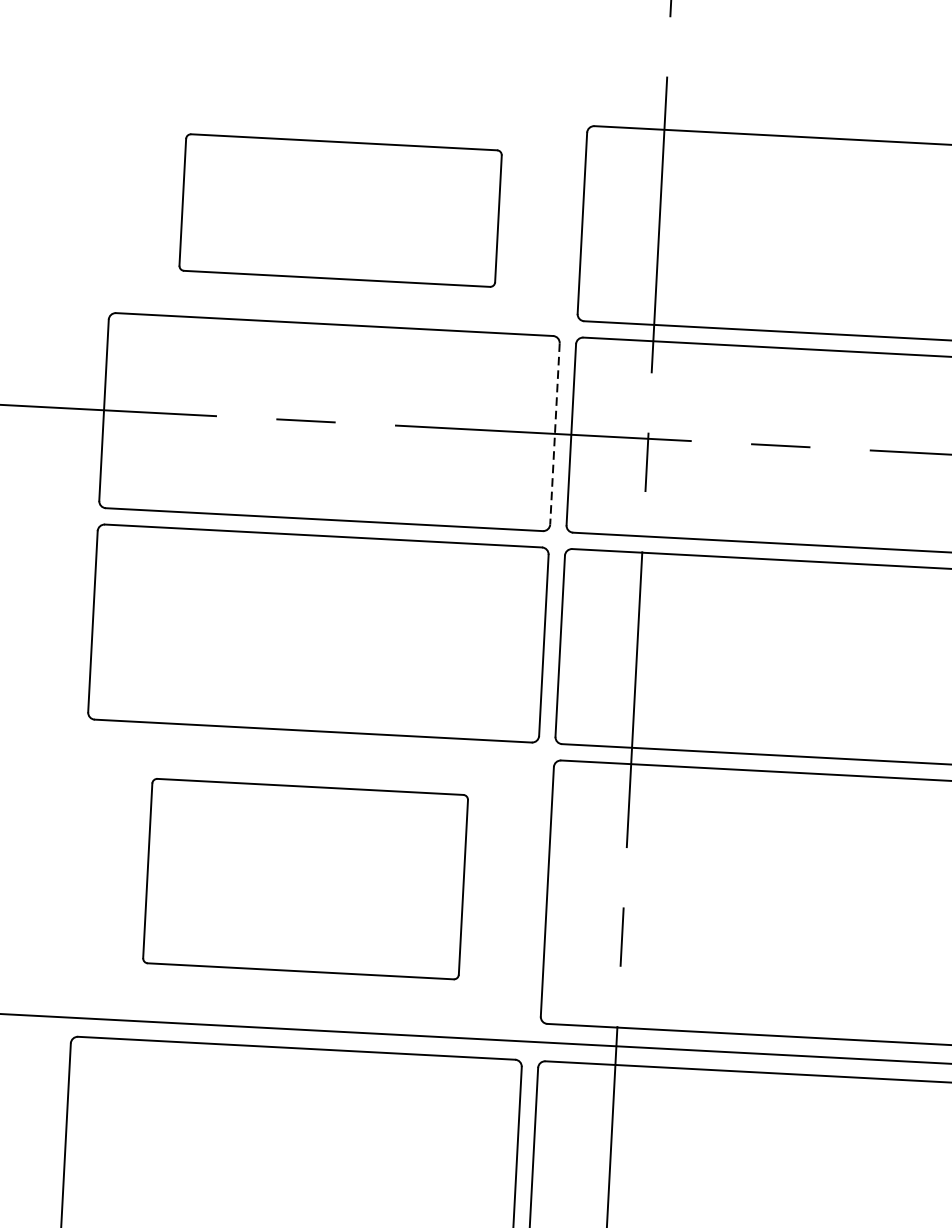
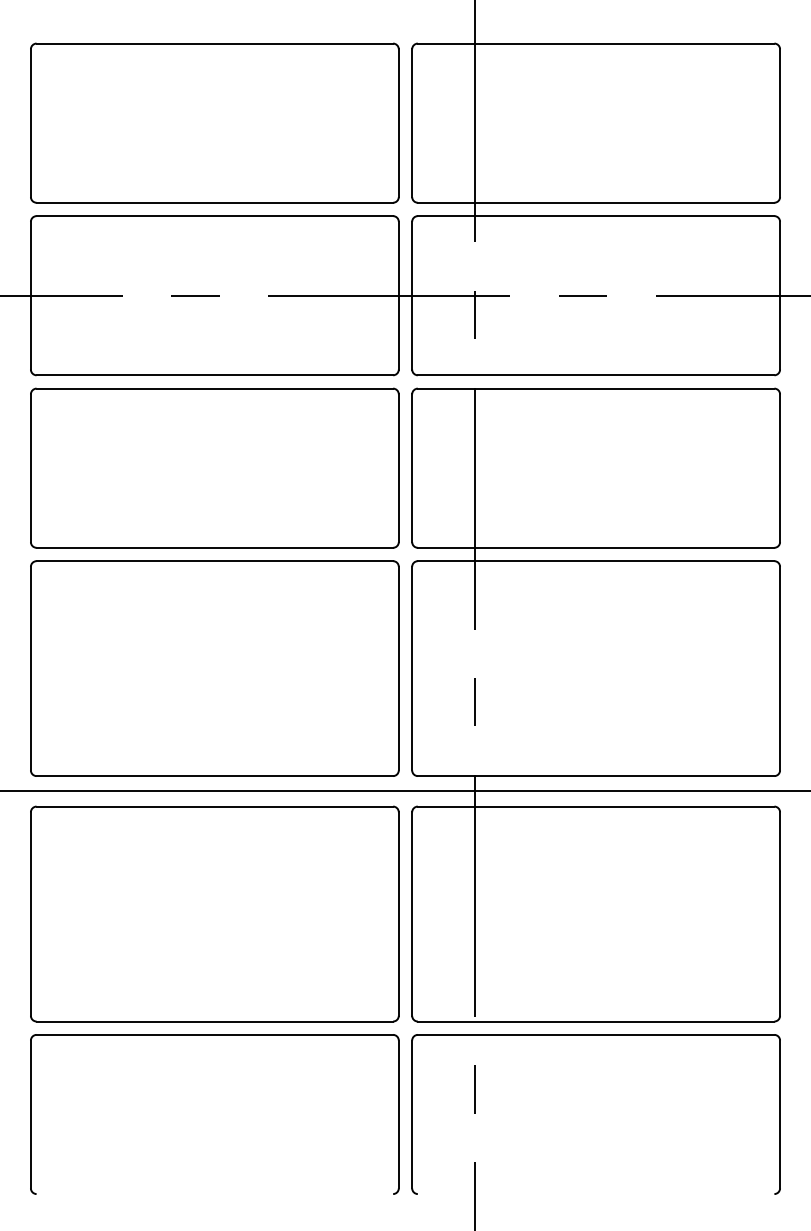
part: (340, 209) -> (214, 122), size x1.43
line: (554, 433) -> (398, 295), dashed -> solid
part: (305, 878) -> (214, 668), size x1.43

